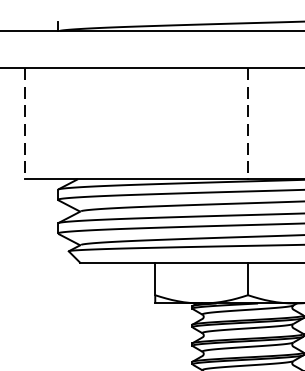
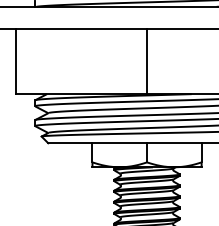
line: (26, 123) -> (16, 61), dashed -> solid
line: (248, 123) -> (147, 61), dashed -> solid

